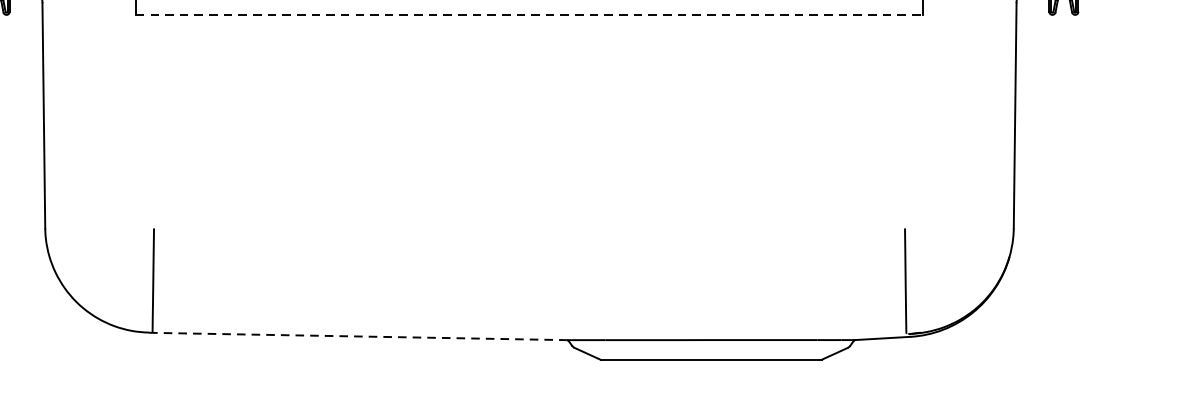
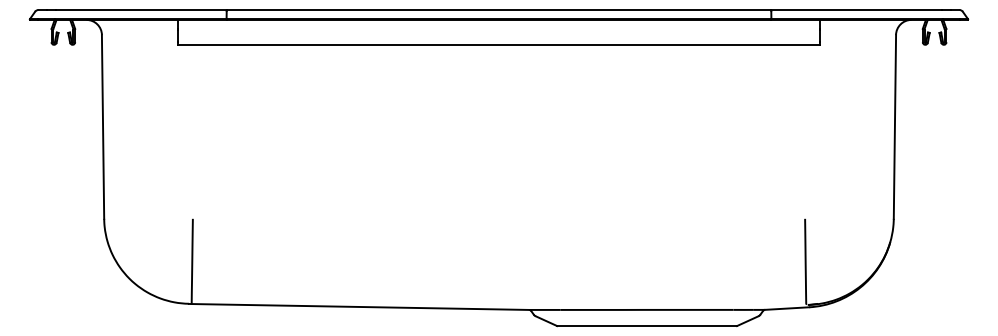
line: (530, 14) -> (499, 44), dashed -> solid
line: (358, 335) -> (359, 306), dashed -> solid

